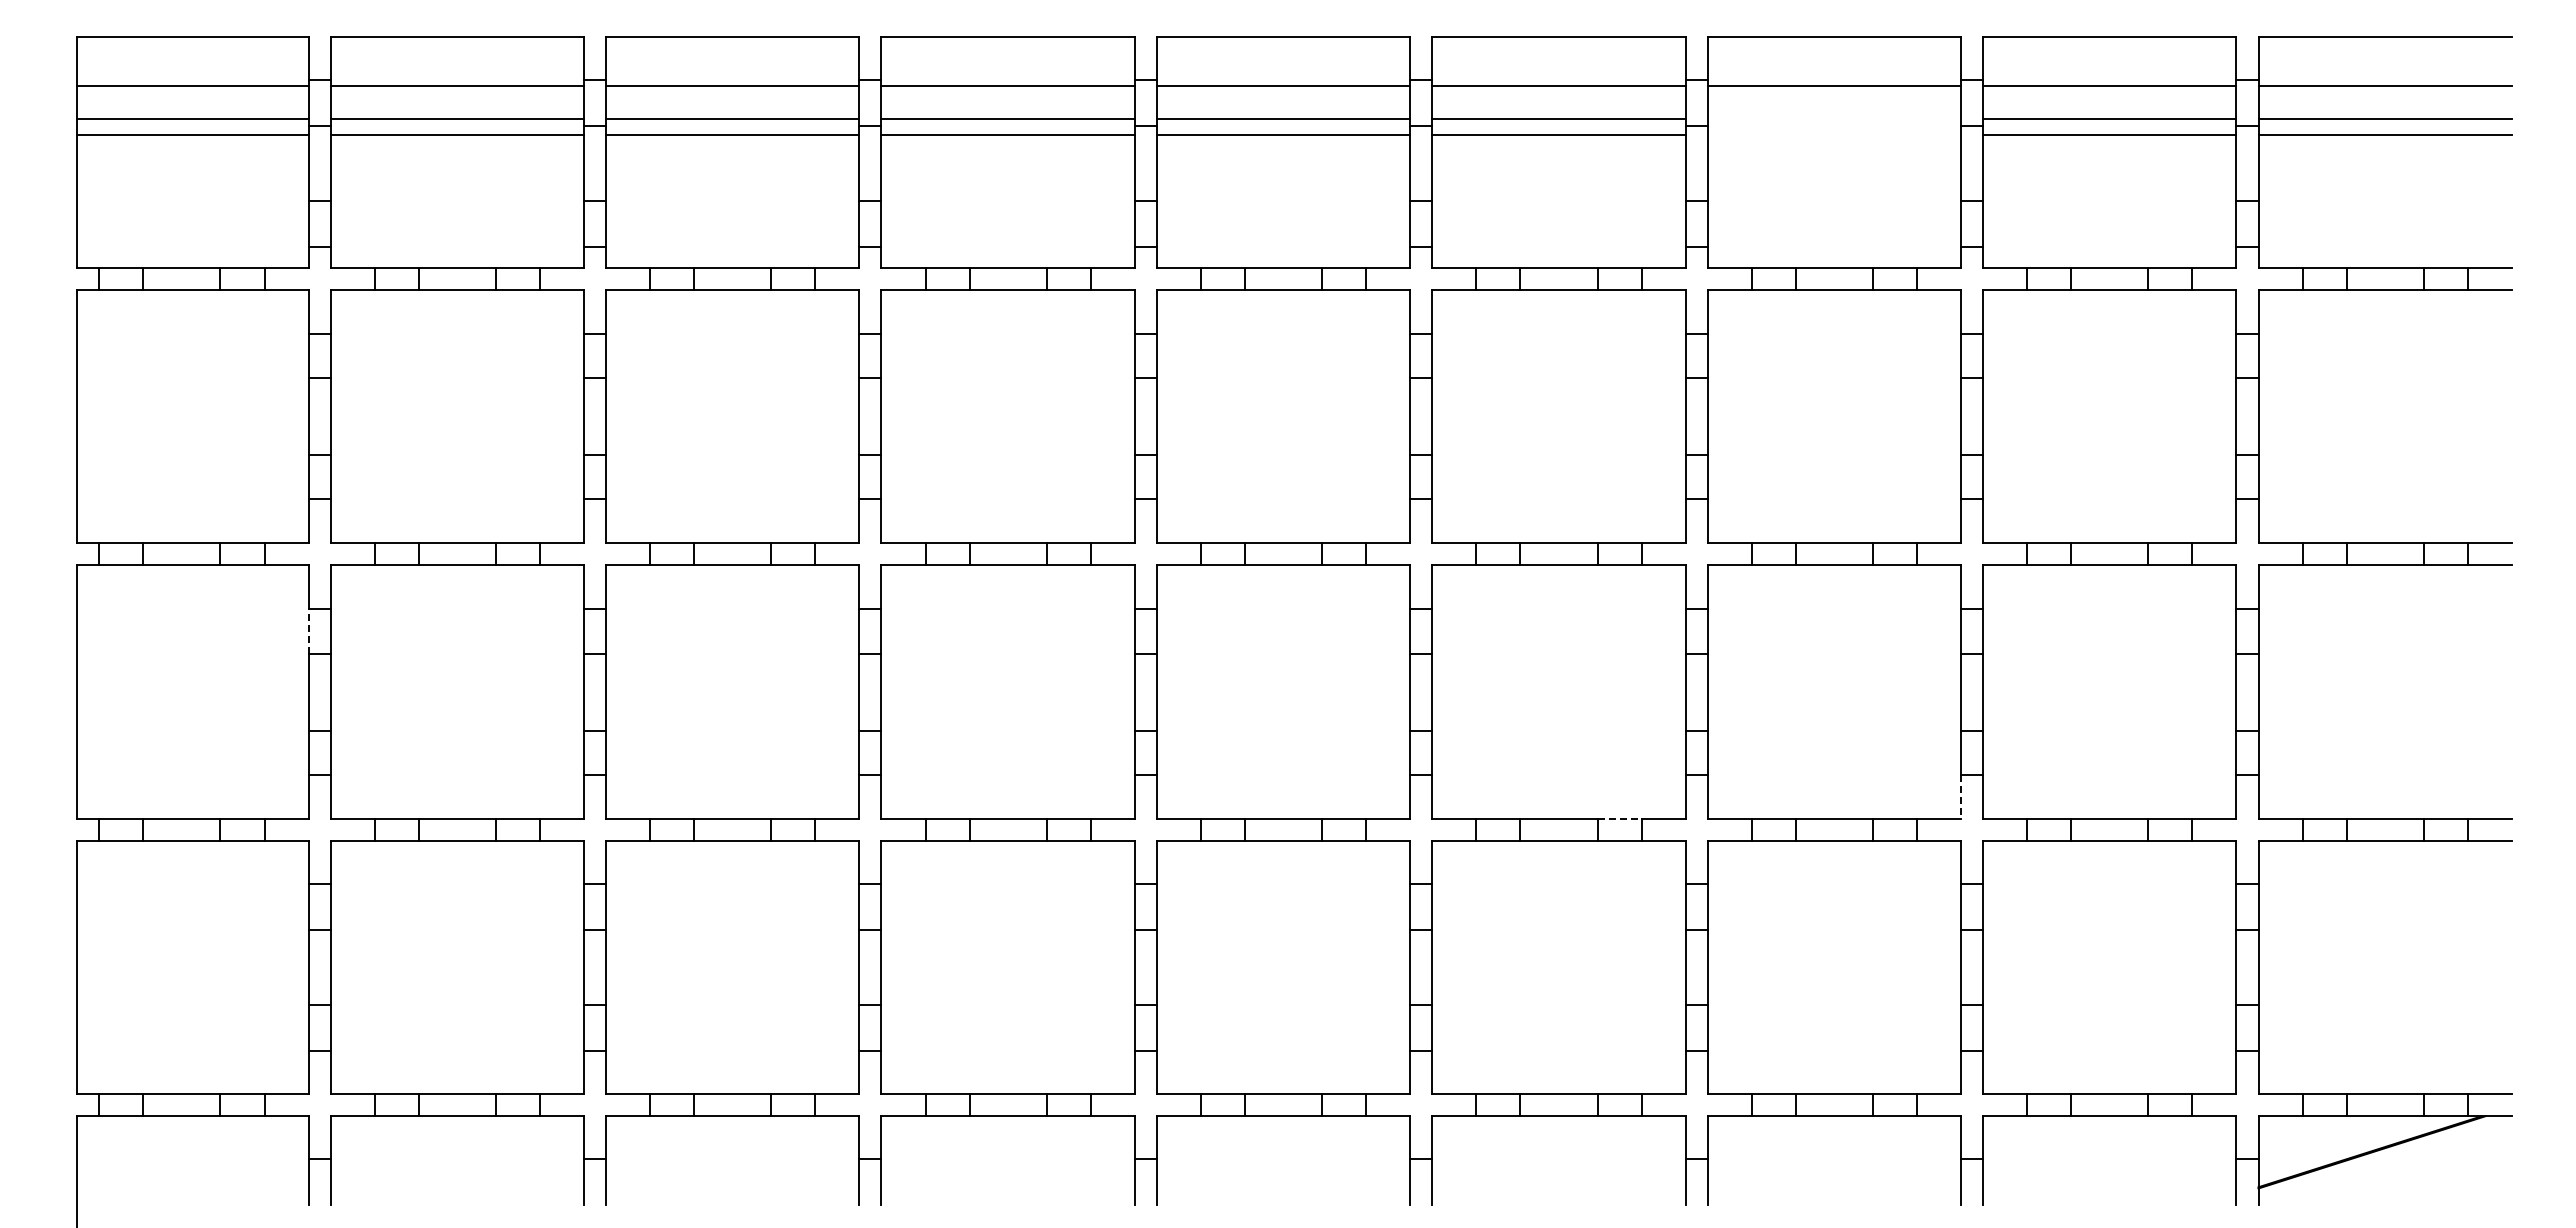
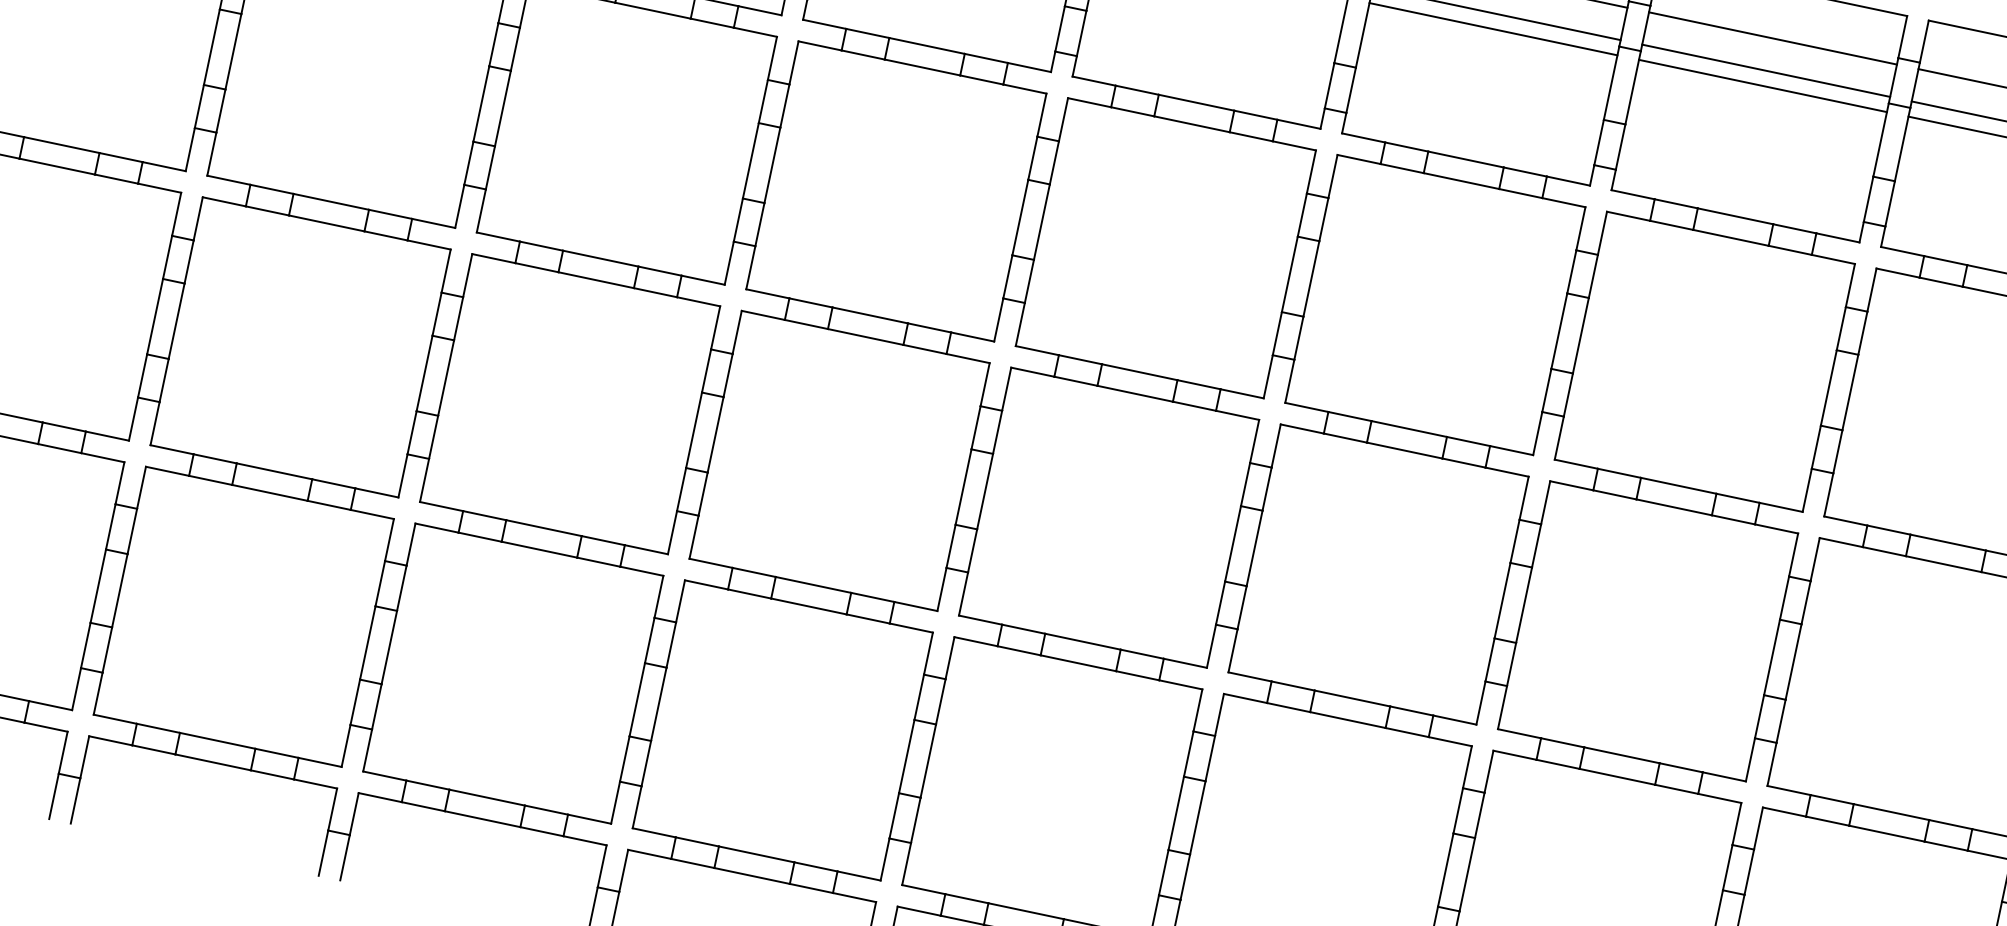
line: (1834, 119) -> (1766, 71), added
line: (1834, 134) -> (1763, 85), added
line: (308, 631) -> (167, 257), dashed -> solid
line: (1961, 797) -> (1750, 760), dashed -> solid
line: (1620, 818) -> (1412, 710), dashed -> solid

